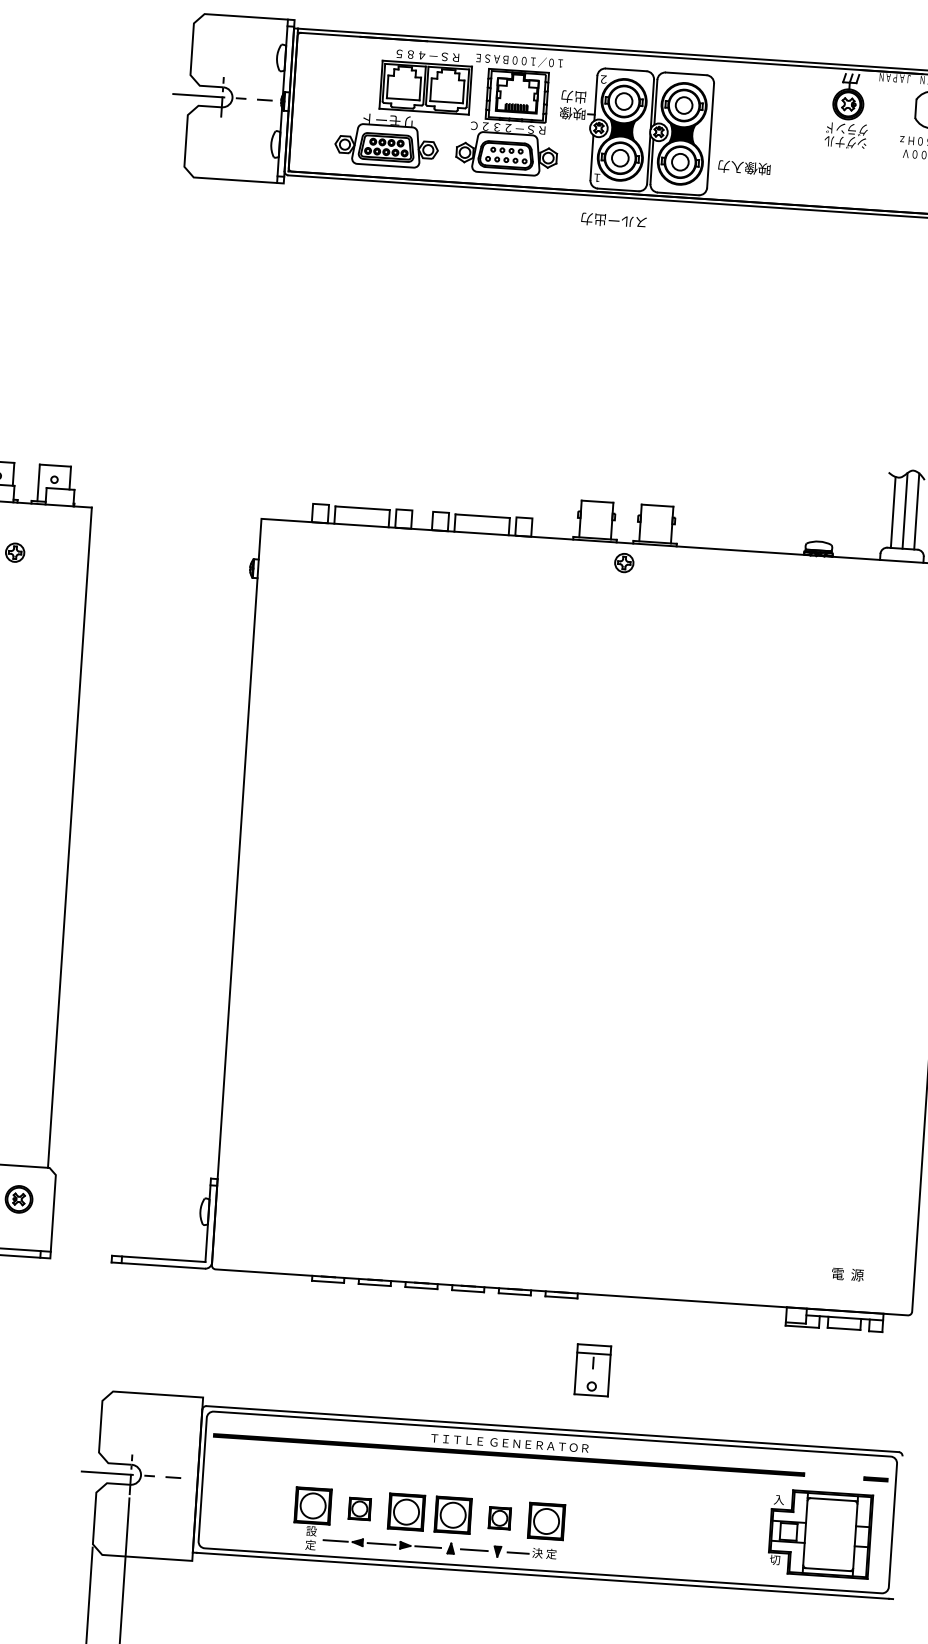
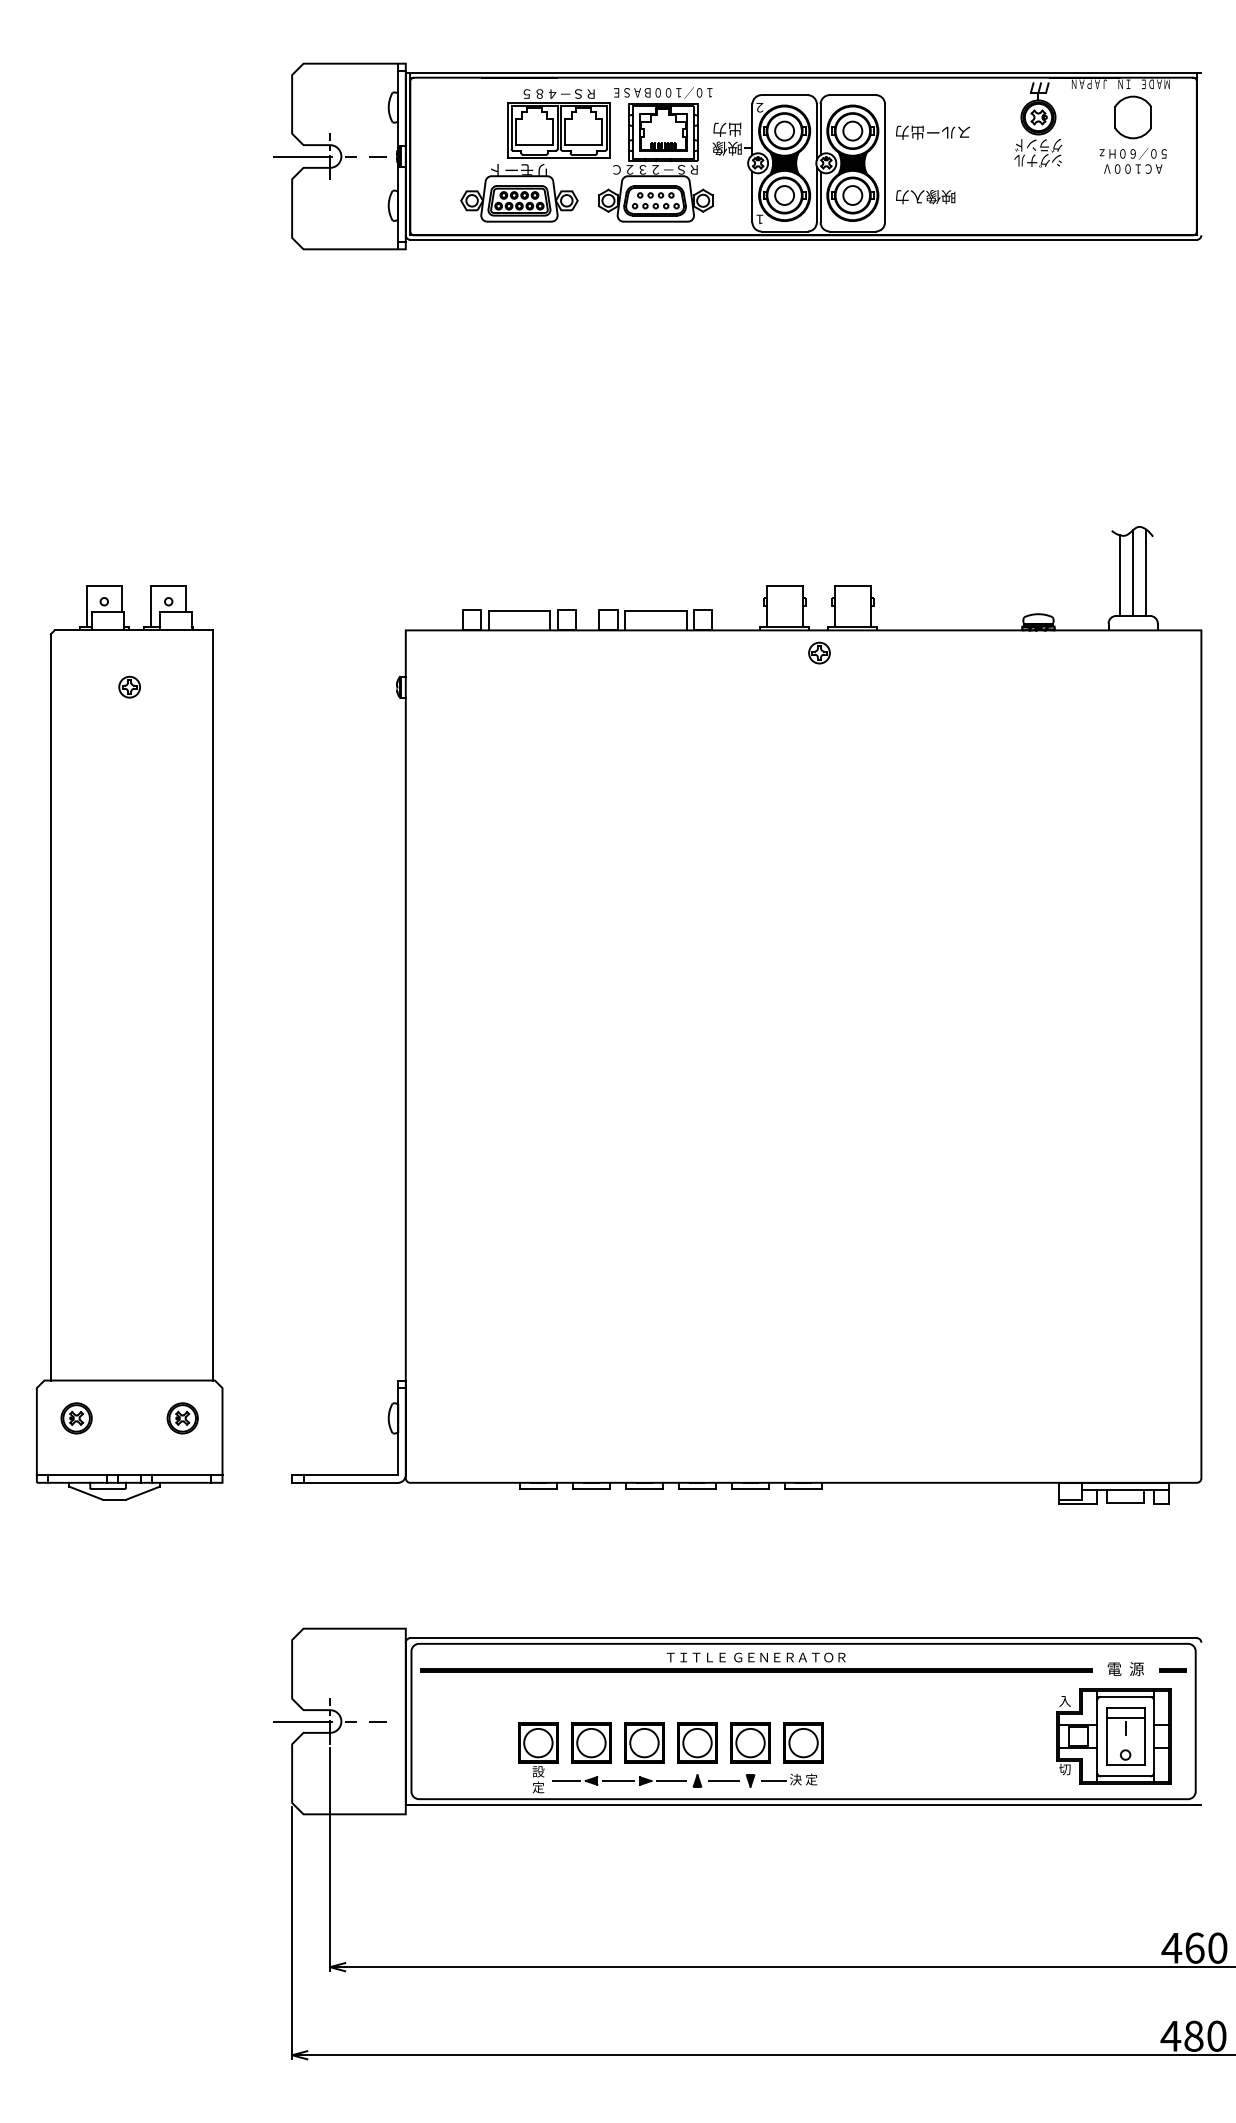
text: (614, 220) -> (933, 132), moved
text: (847, 1274) -> (1125, 1669), moved
part: (592, 1370) -> (1125, 1736), moved
part: (359, 1508) -> (591, 1742), size x1.67
part: (499, 1517) -> (750, 1742), size x1.67

